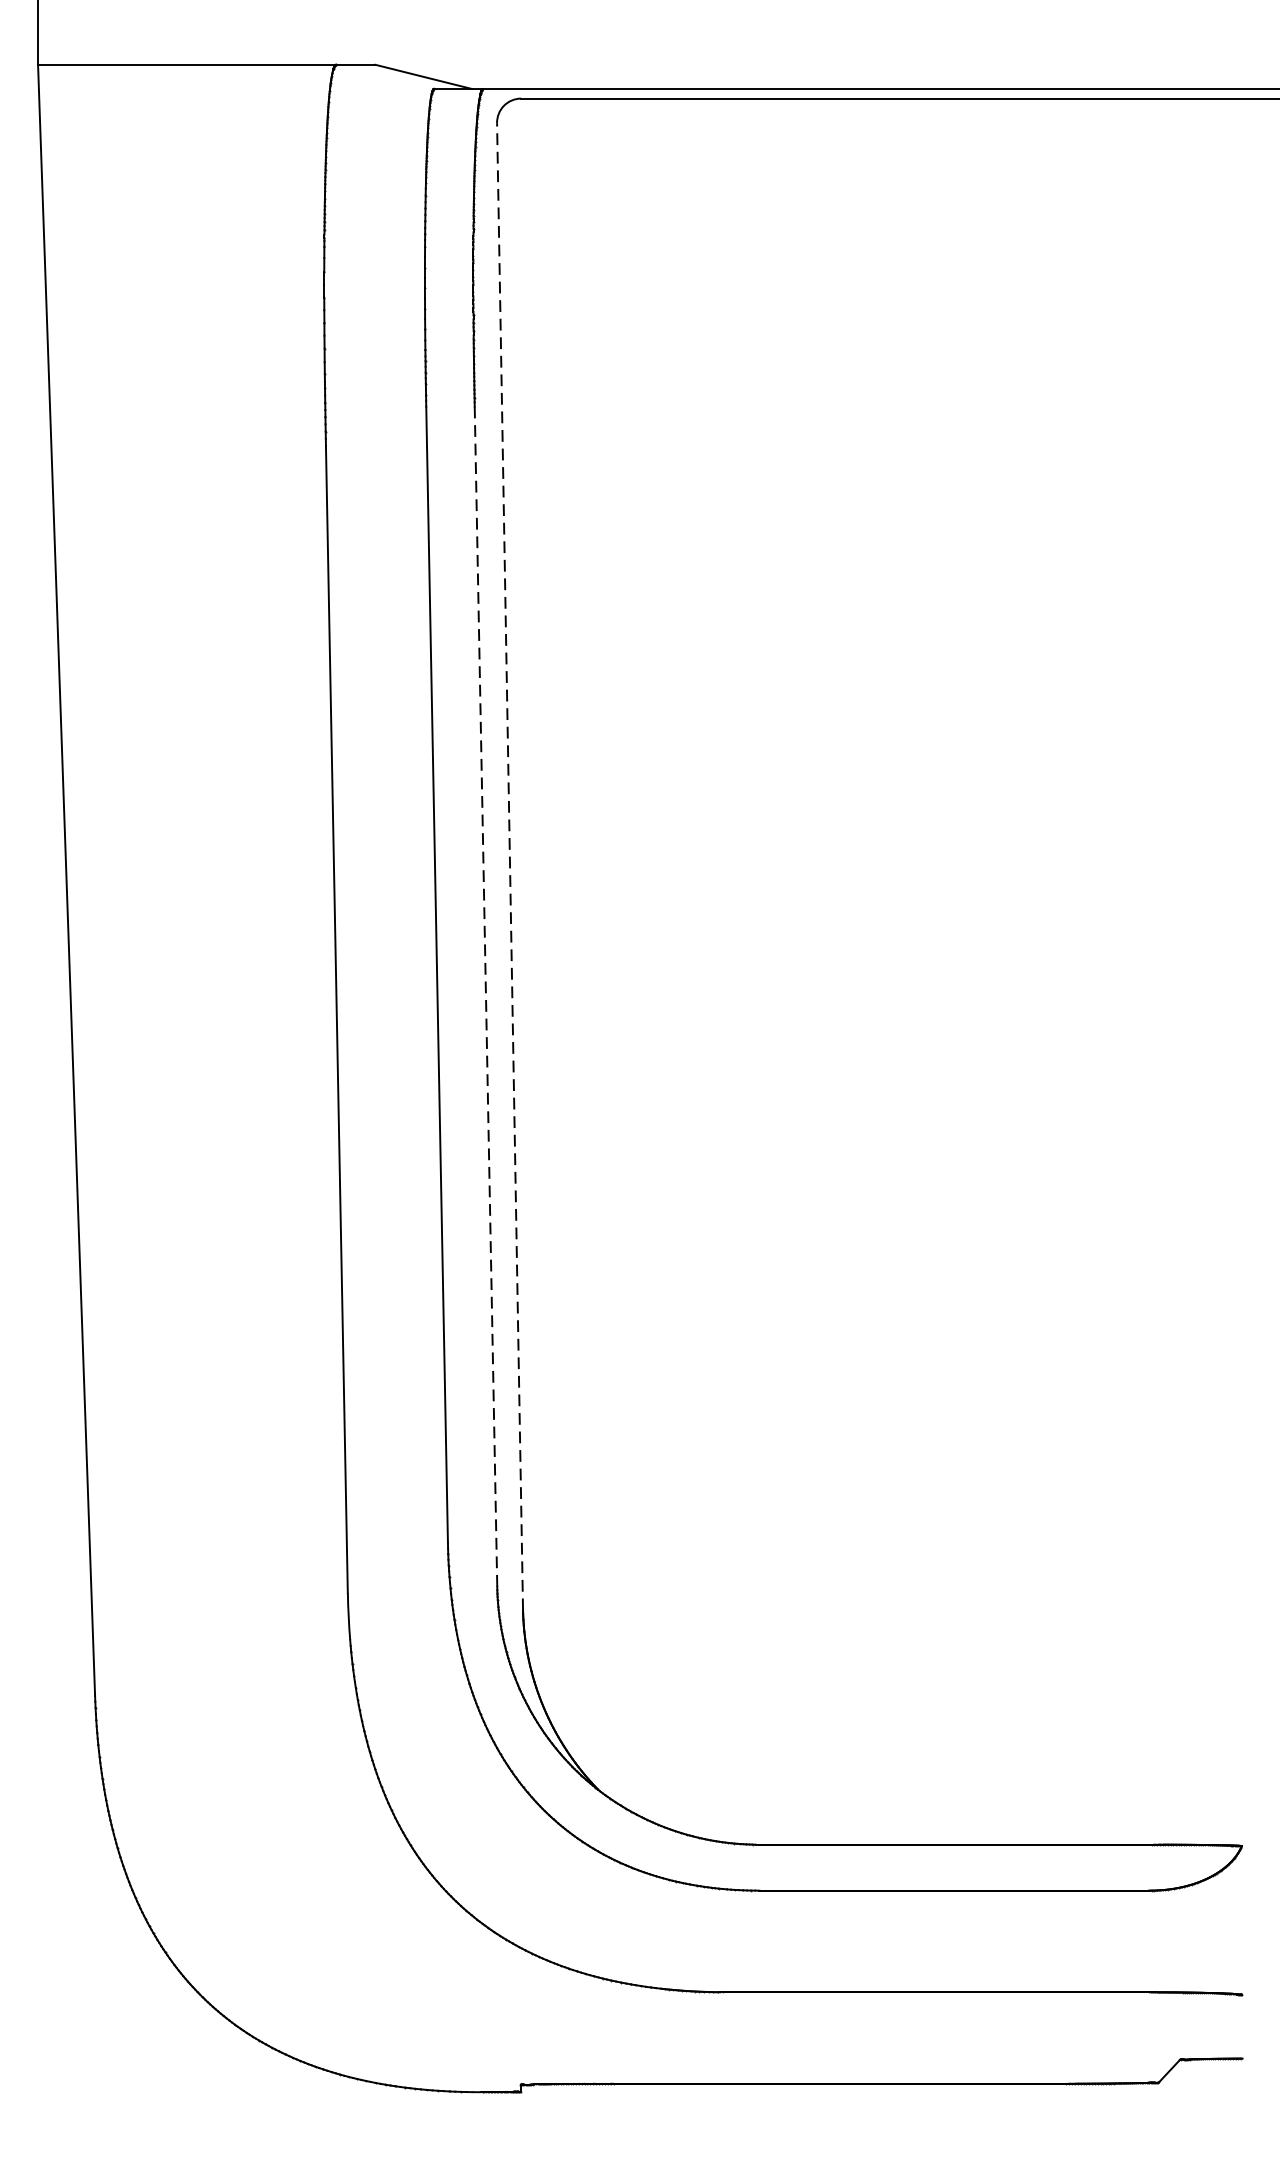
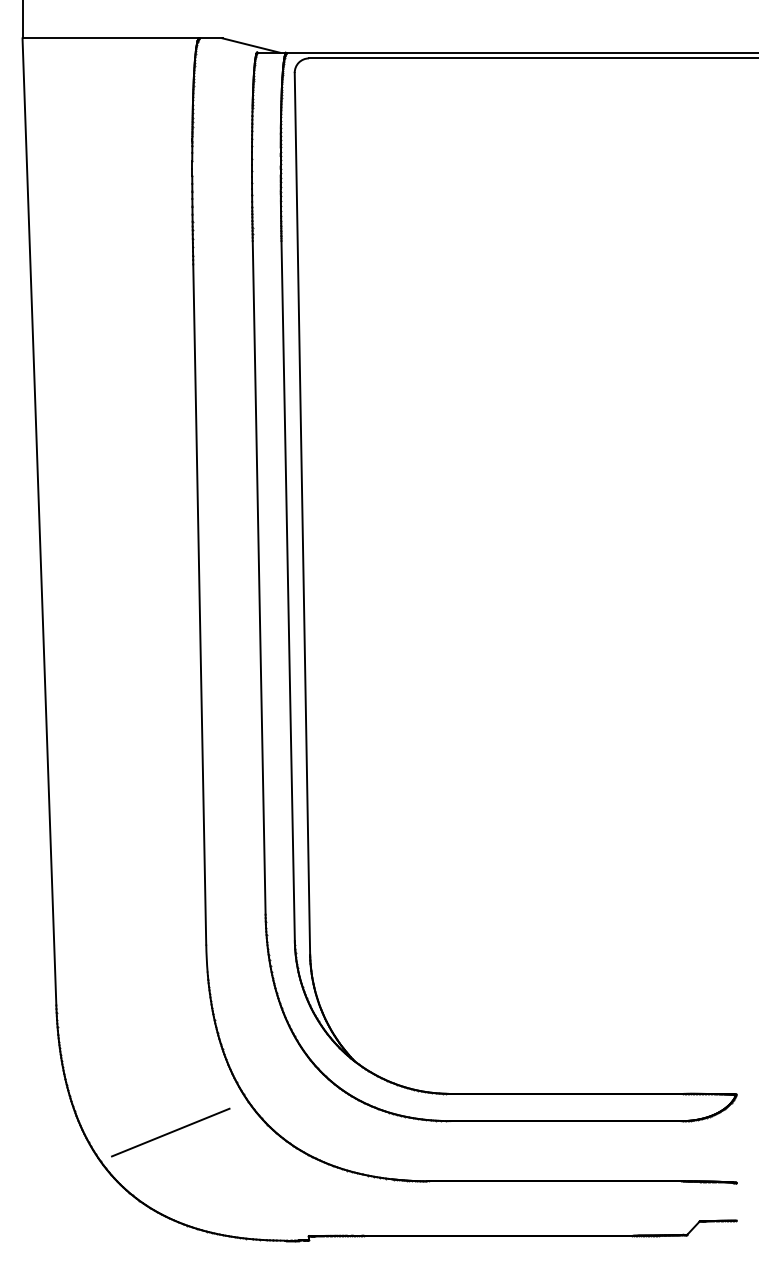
line: (510, 866) -> (302, 513), dashed -> solid
line: (486, 997) -> (288, 591), dashed -> solid
line: (287, 1909) -> (170, 1132), added

